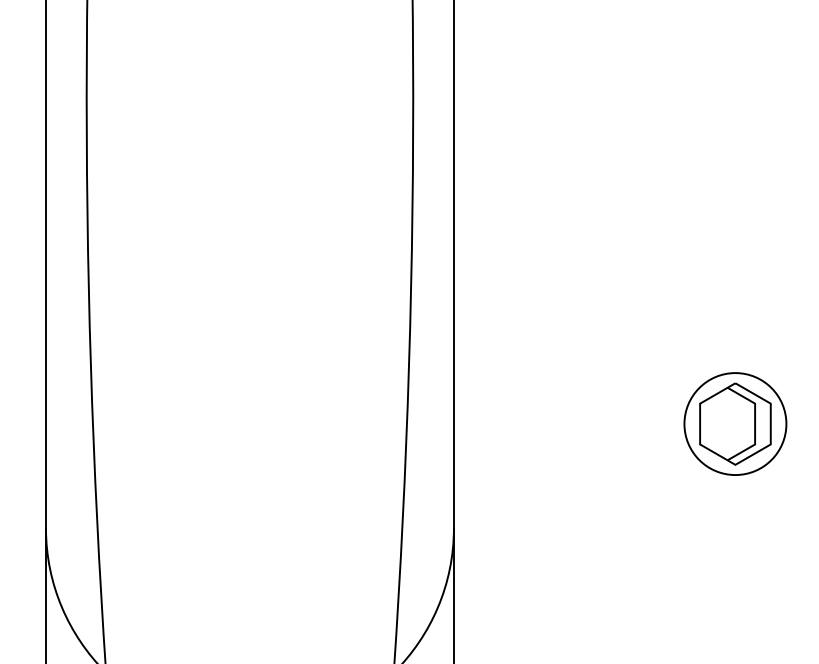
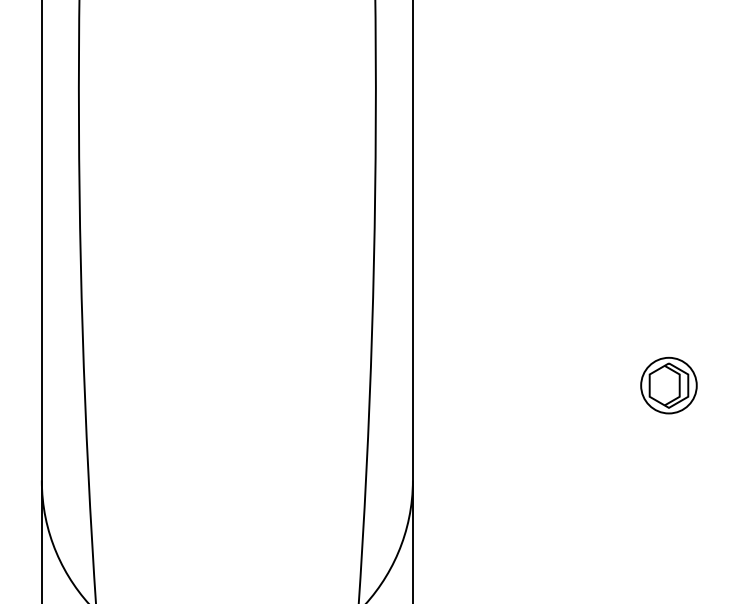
part: (734, 423) -> (668, 385), size x0.6

